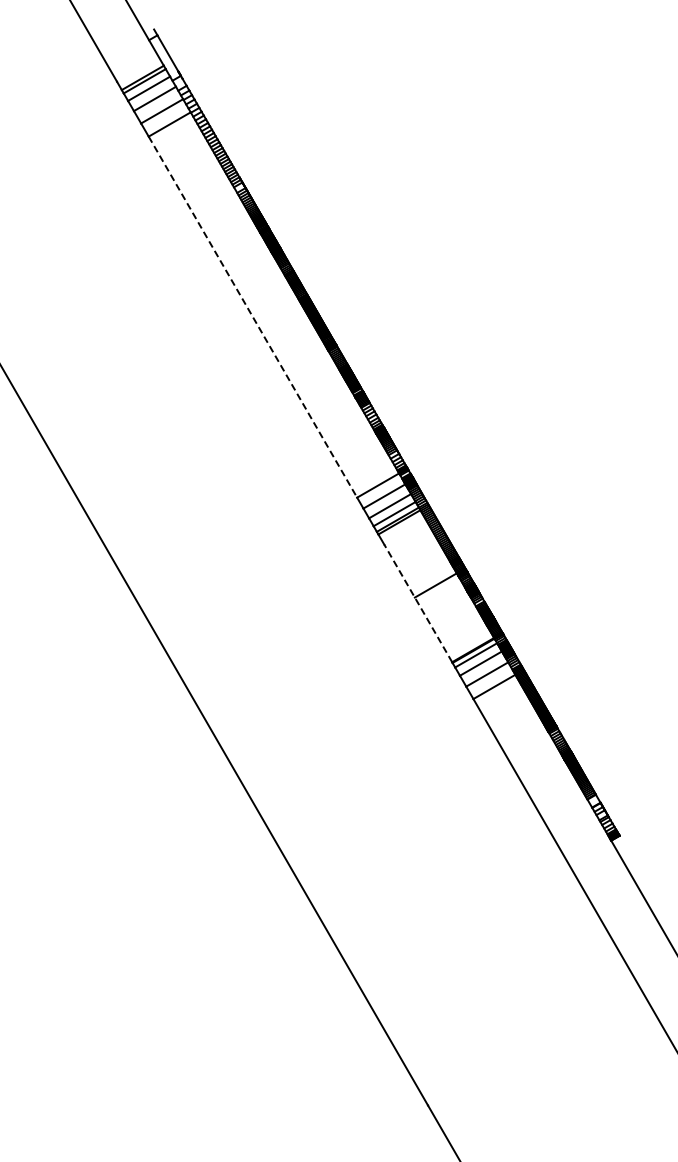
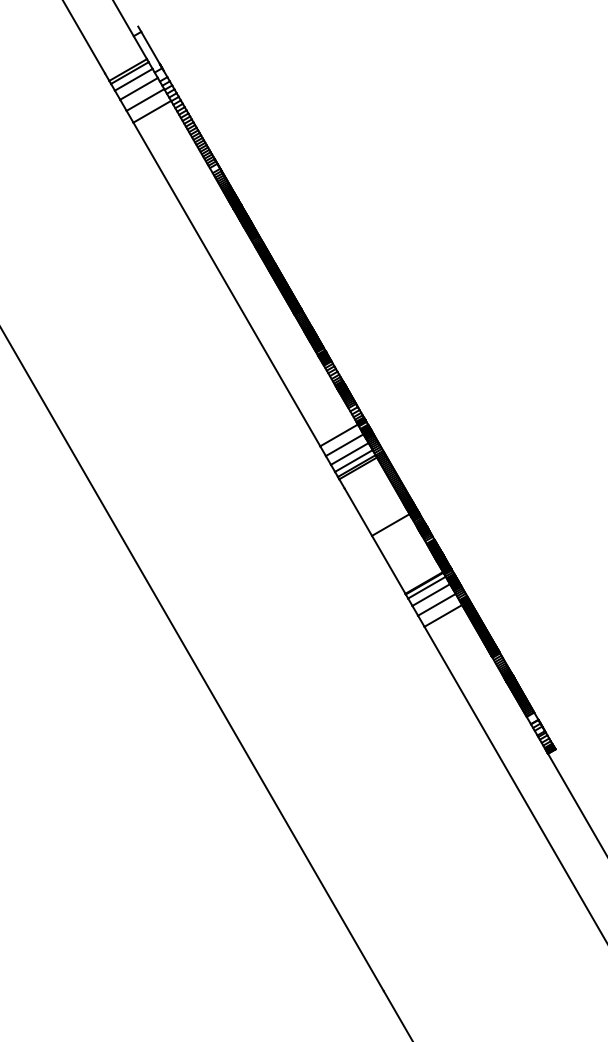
line: (253, 317) -> (227, 284), dashed -> solid
line: (418, 603) -> (375, 541), dashed -> solid

